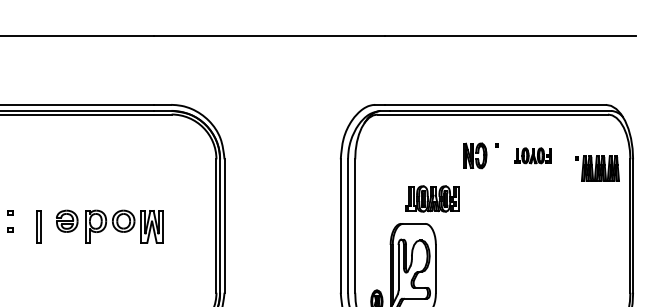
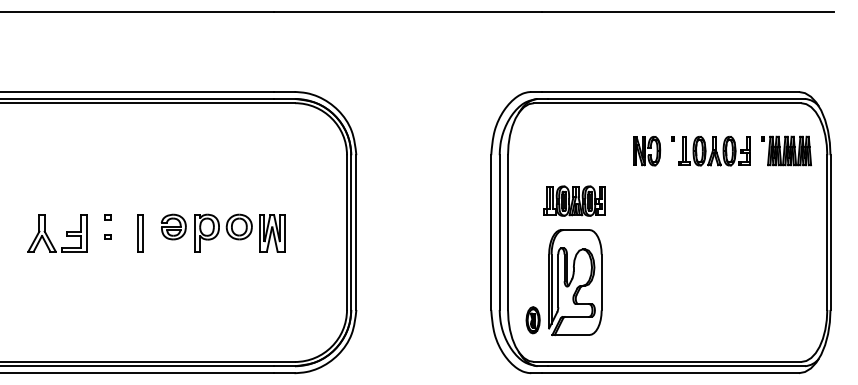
part: (533, 155) -> (714, 150), size x1.67
part: (597, 168) -> (786, 150), moved
part: (432, 198) -> (574, 200), moved

